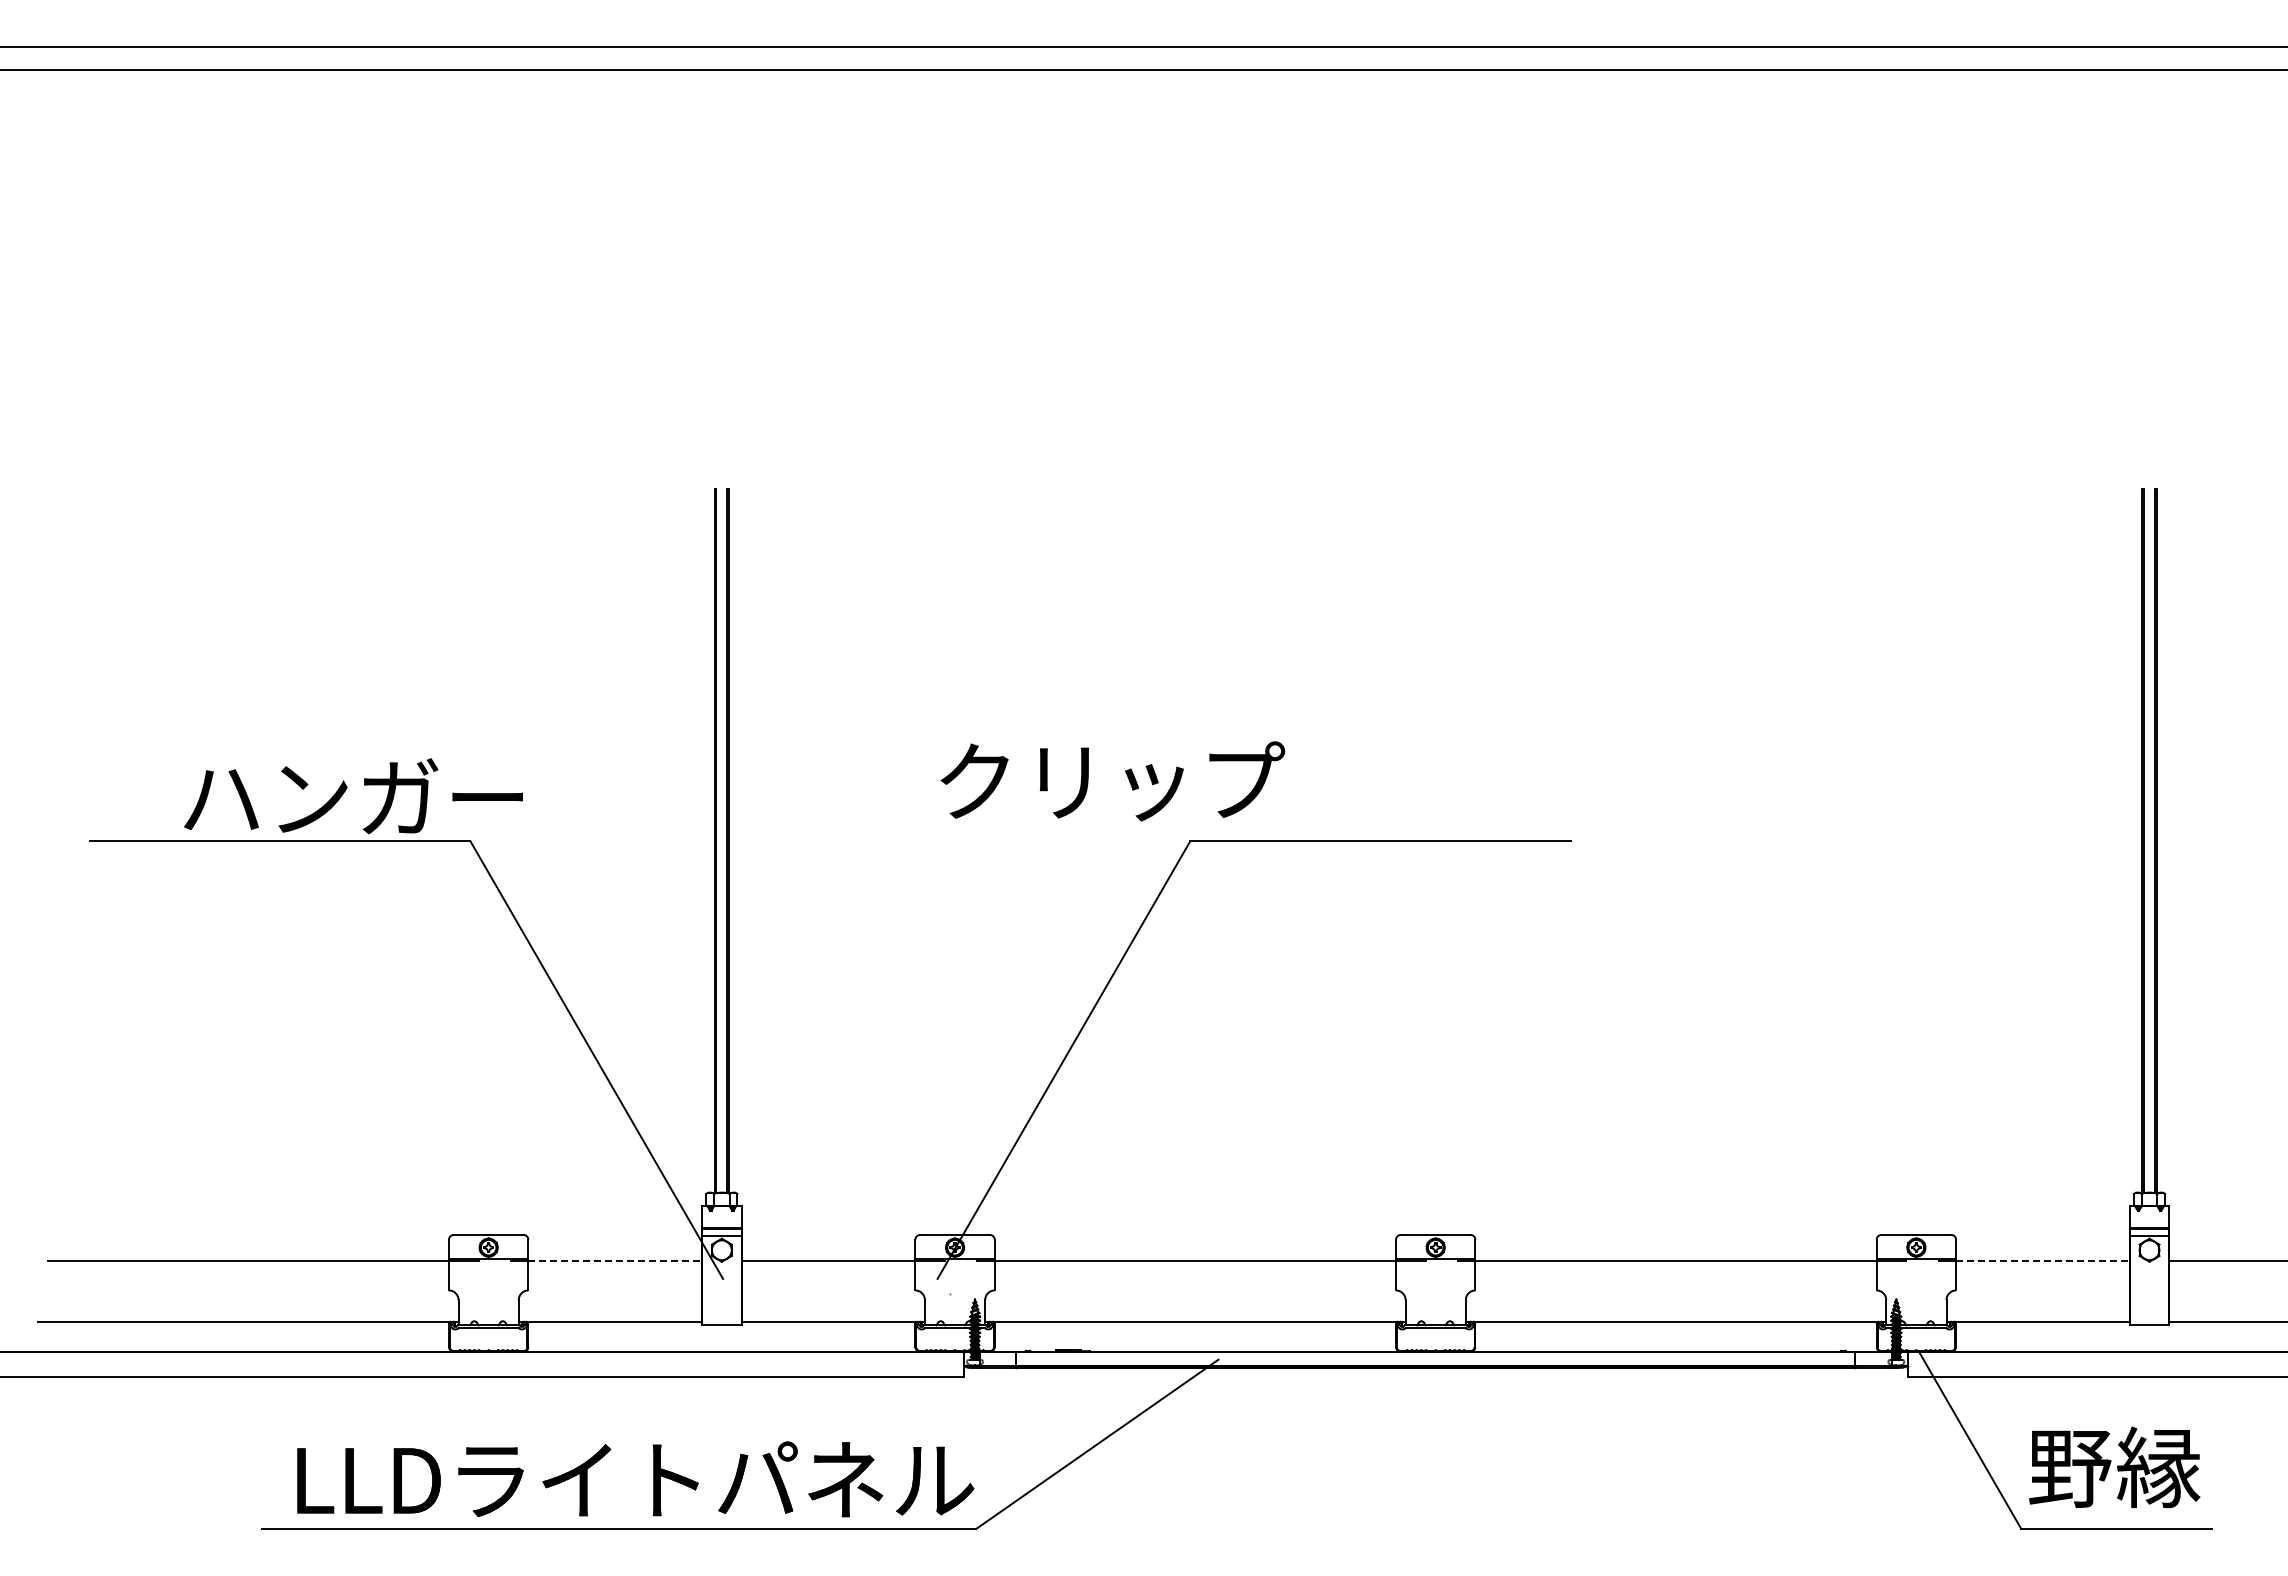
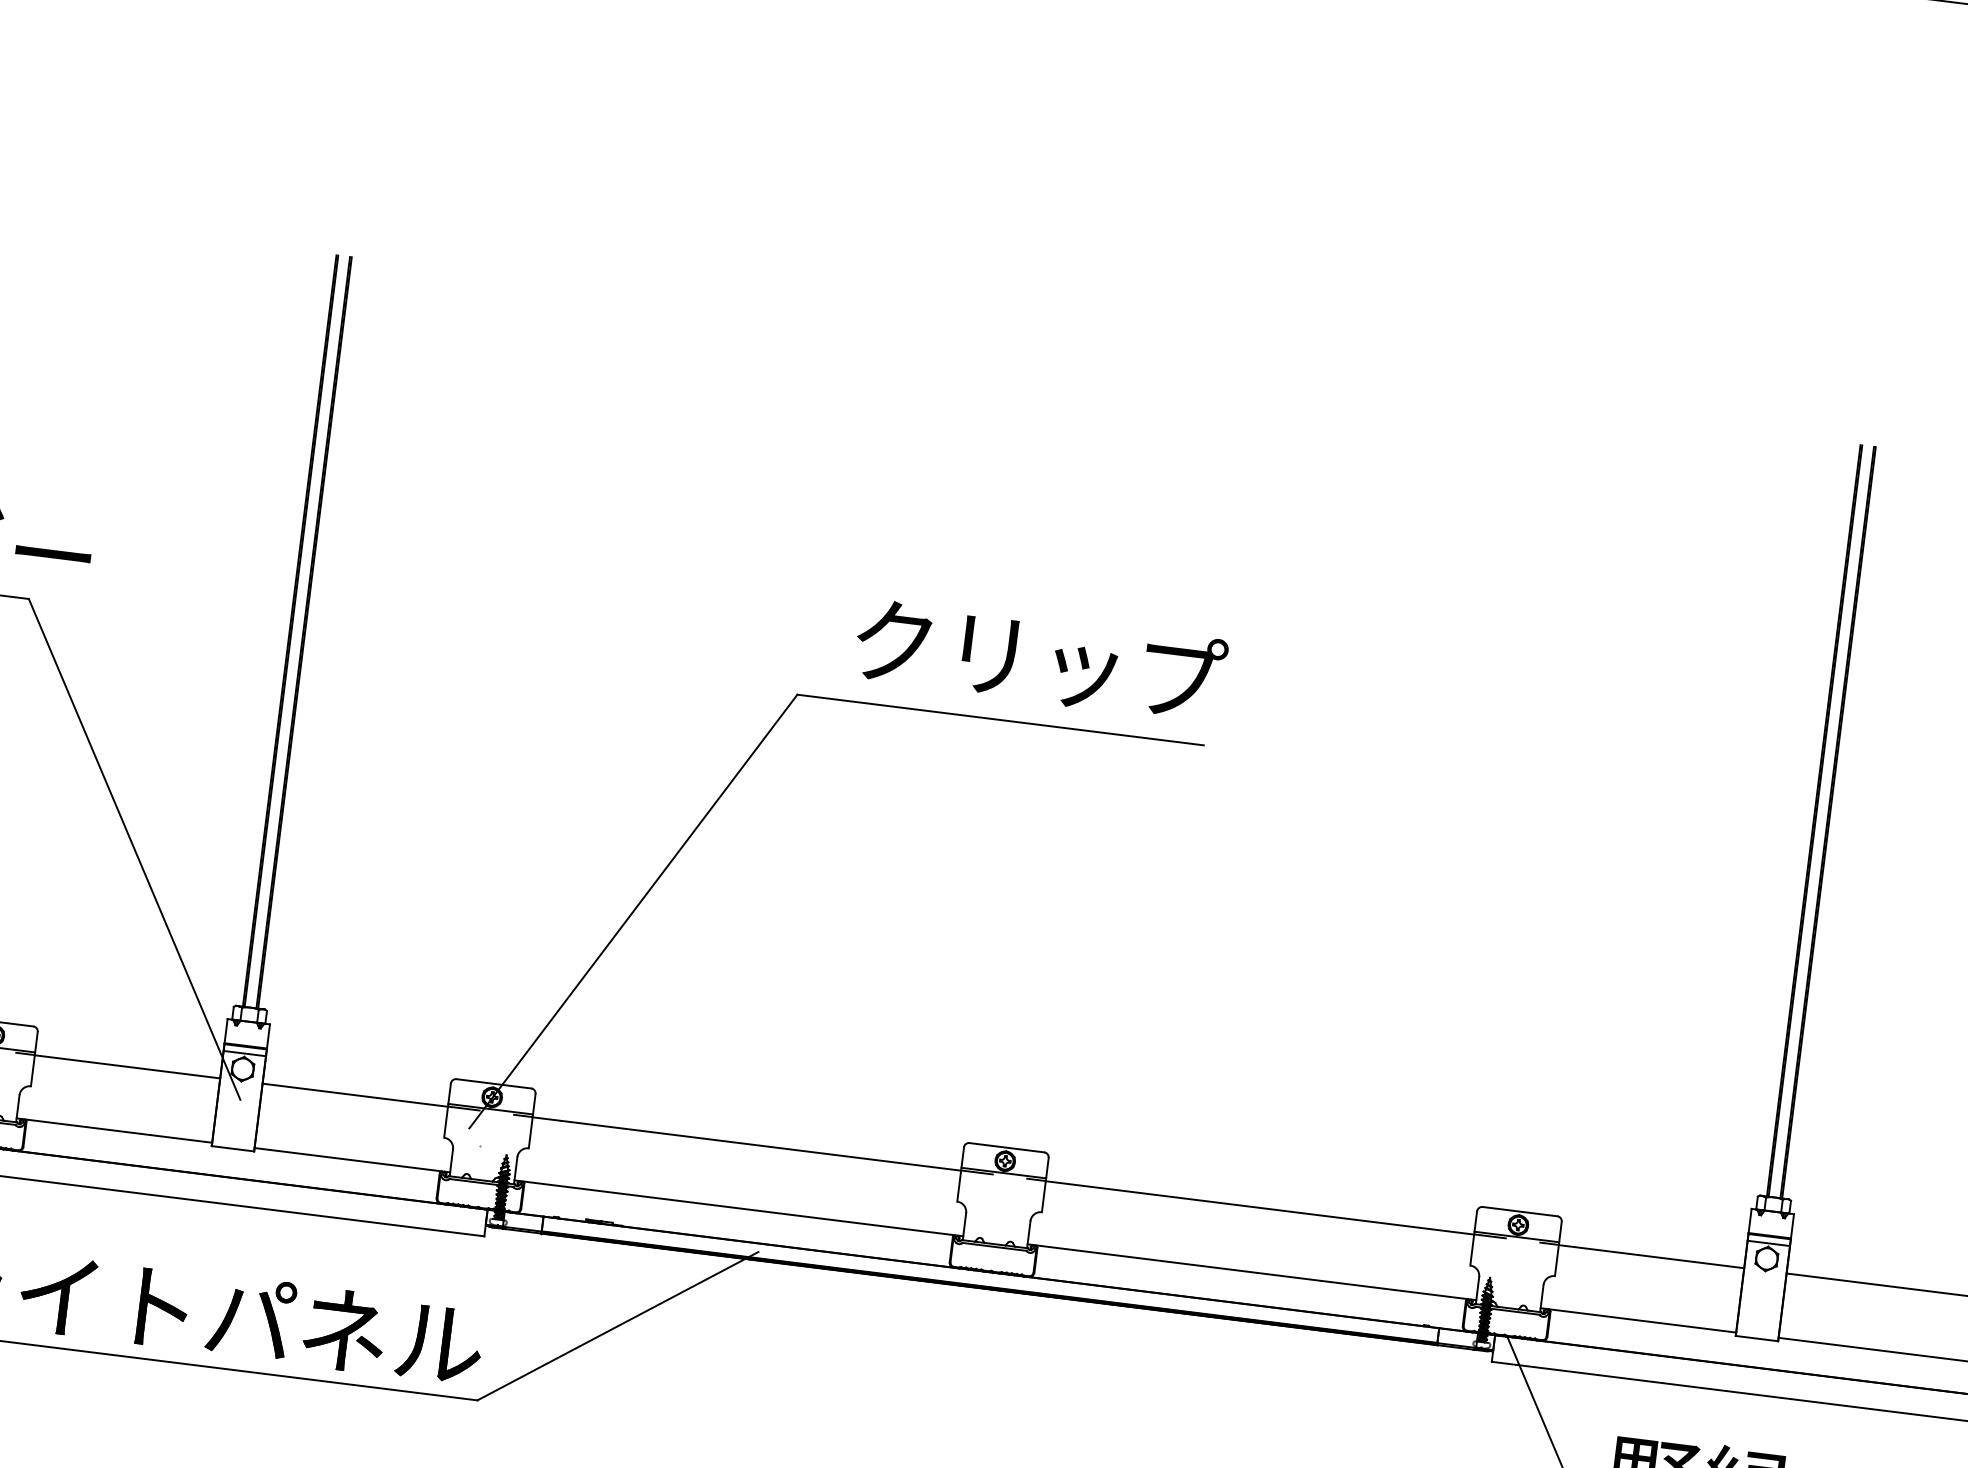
text: (1112, 781) -> (1040, 660), moved
line: (615, 1261) -> (127, 1066), dashed -> solid
line: (2042, 1261) -> (1651, 1256), dashed -> solid

